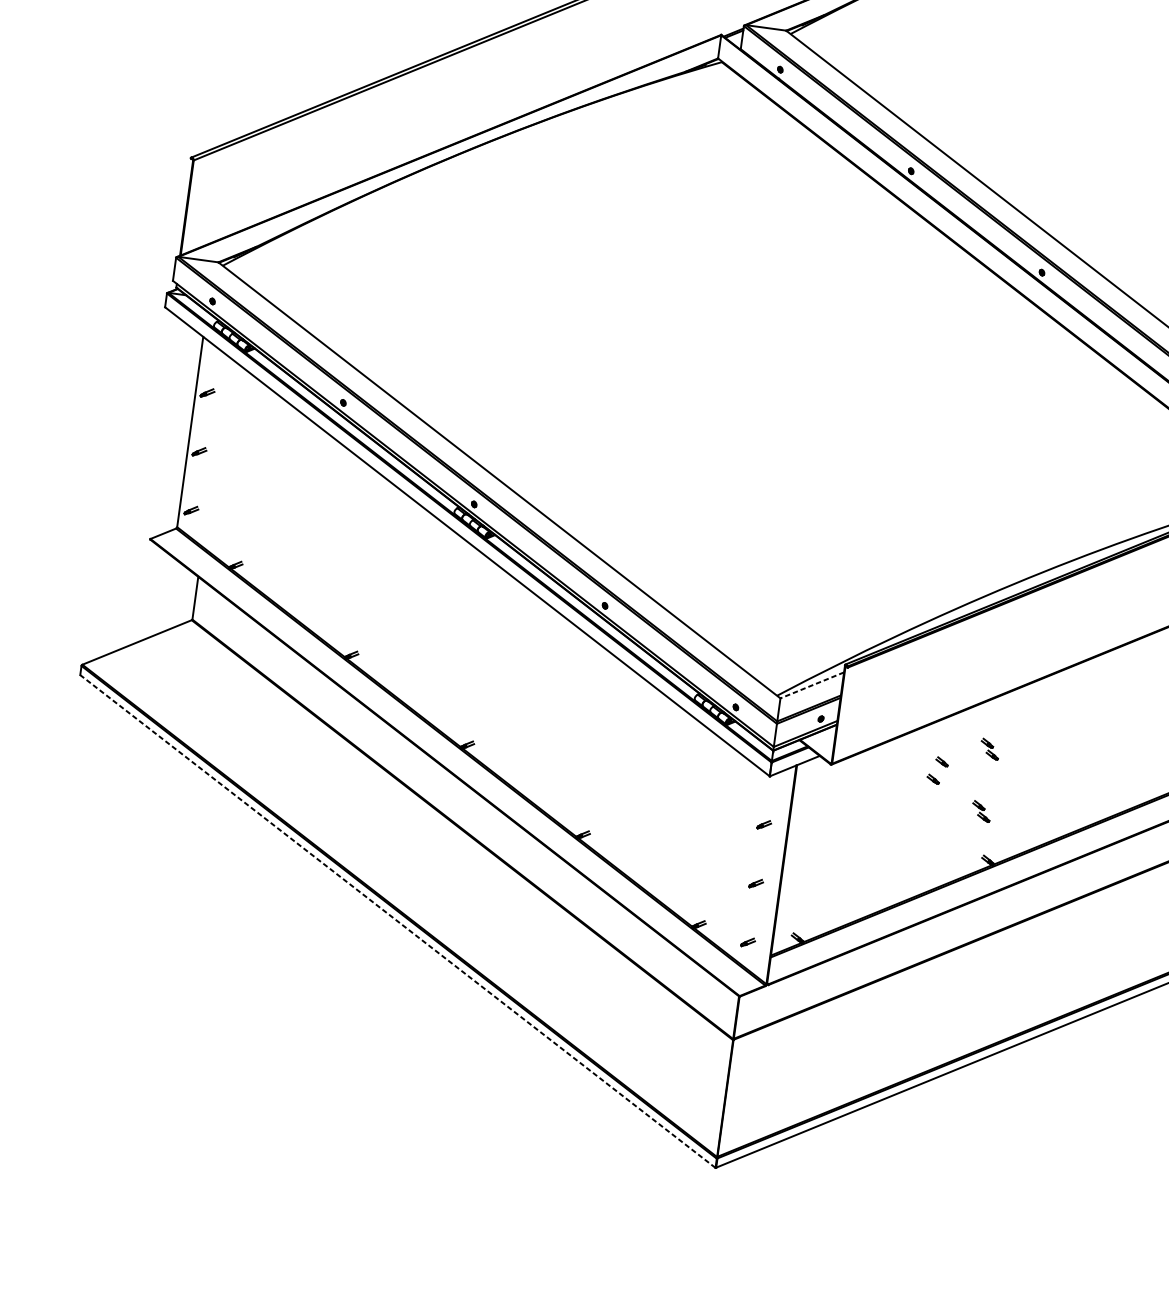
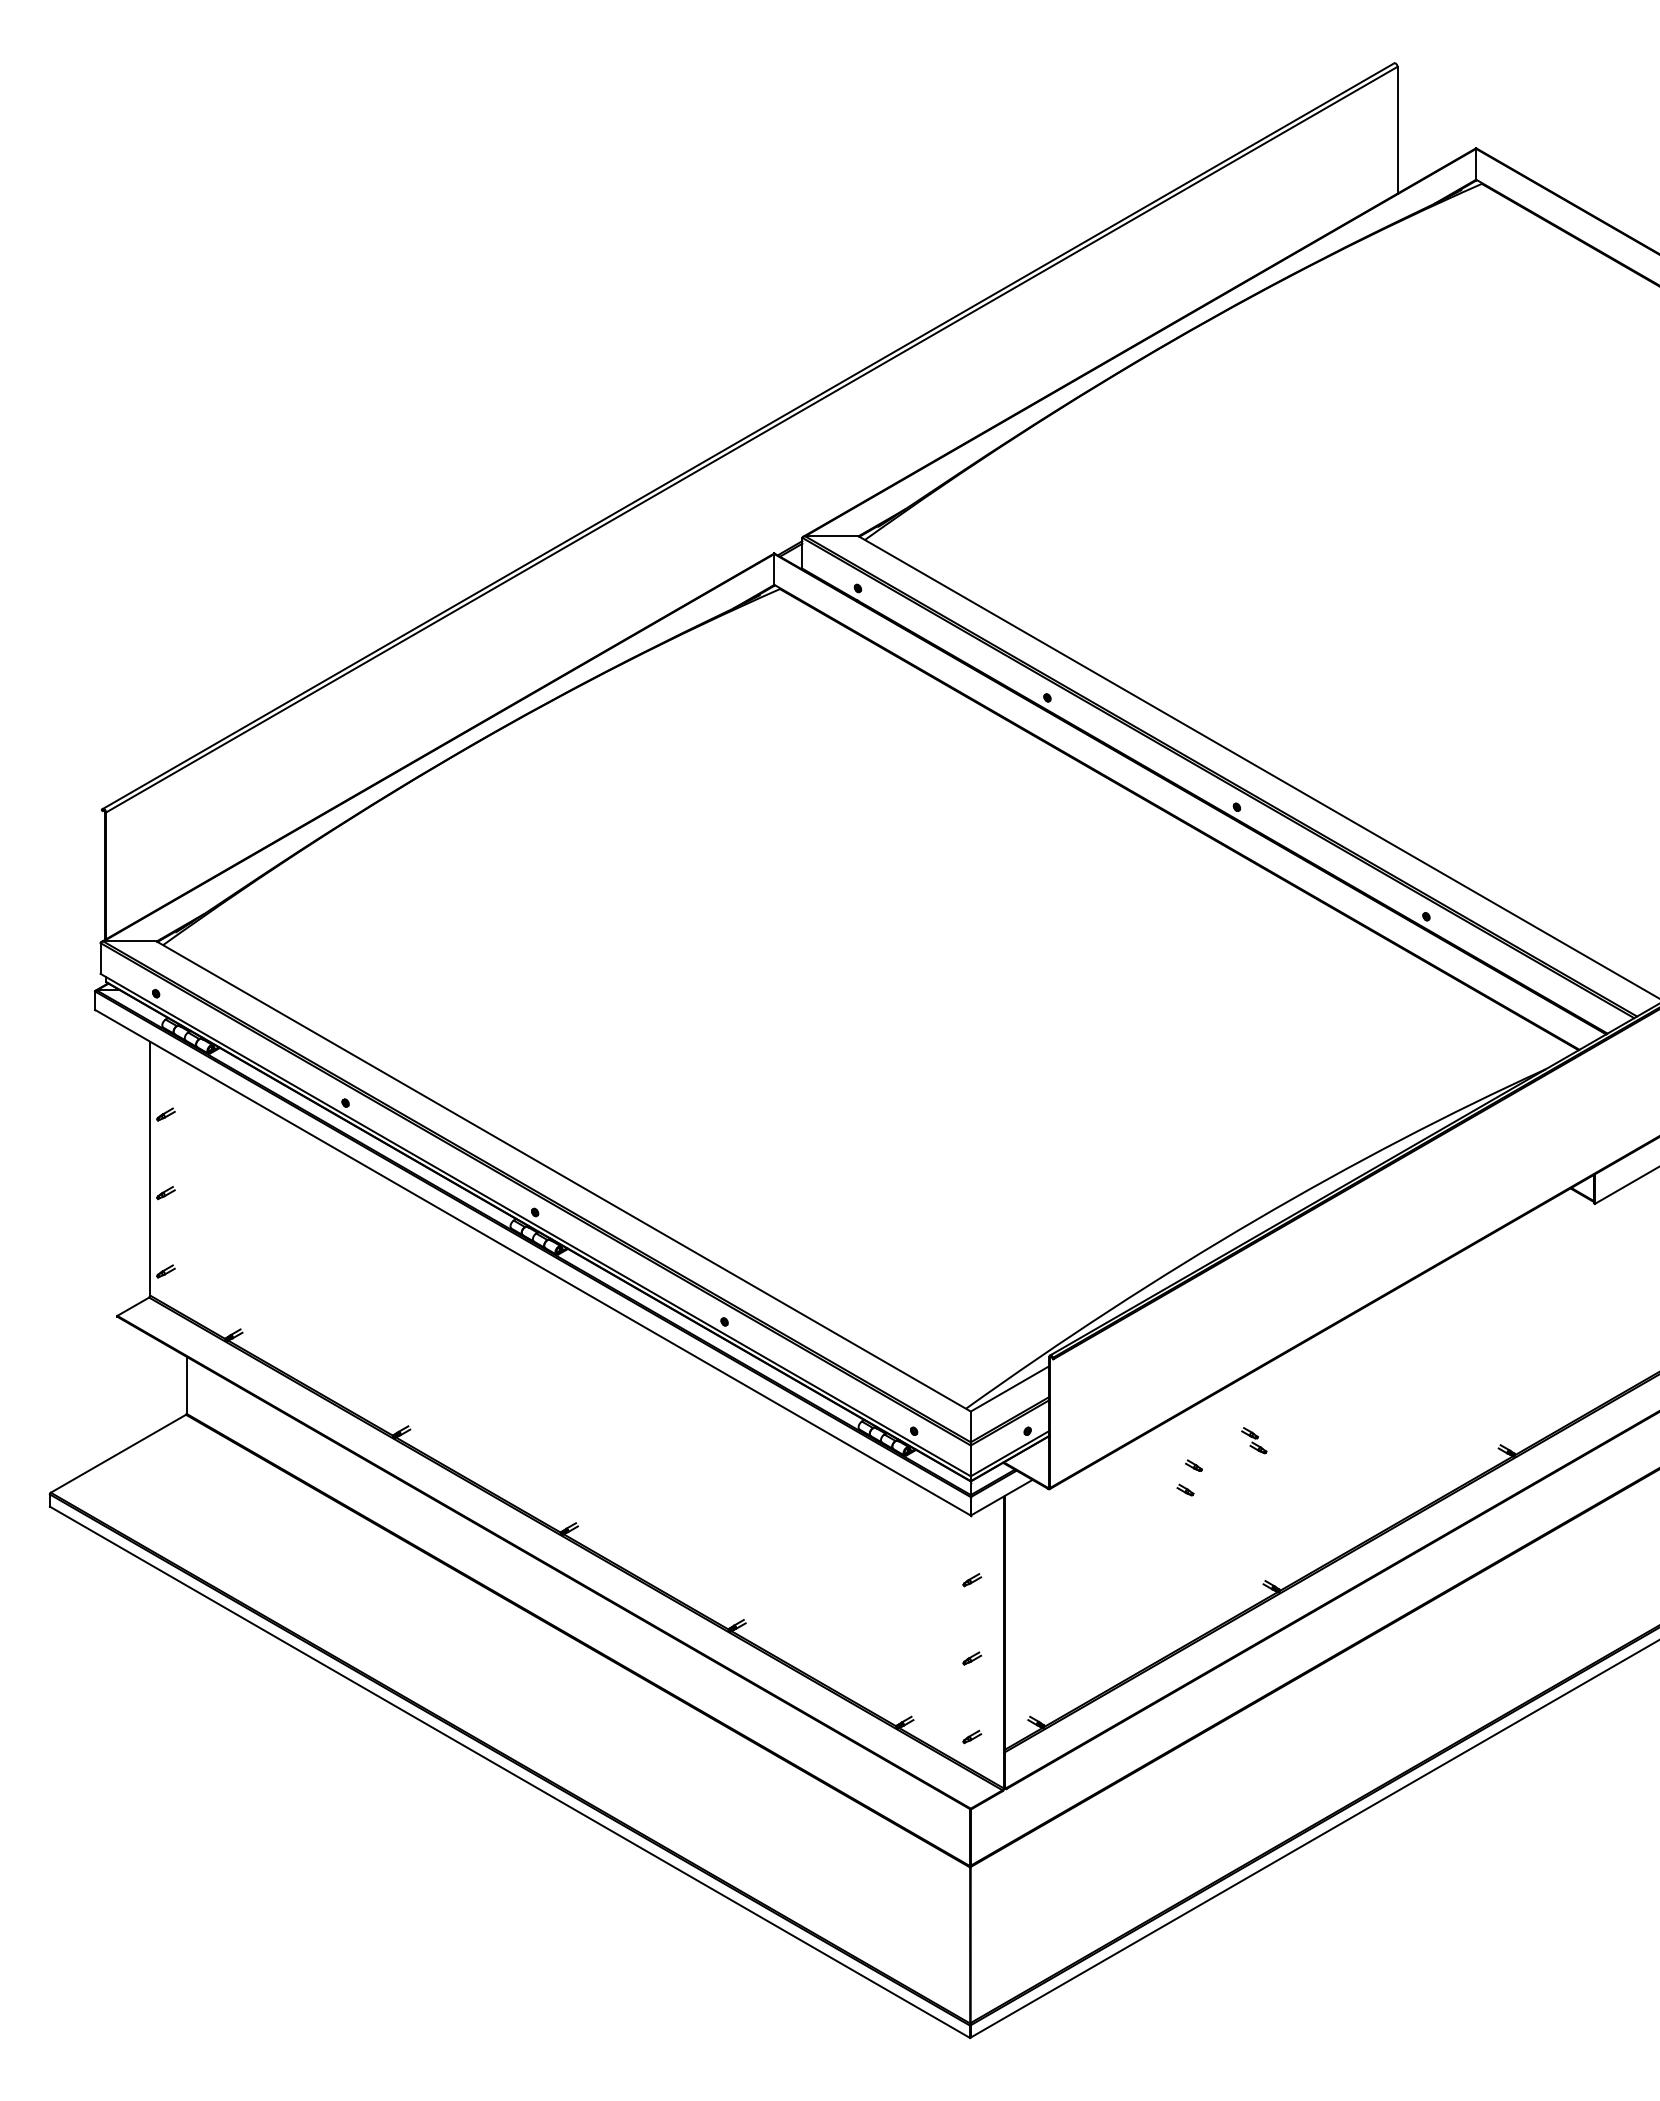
line: (811, 685) -> (1009, 1389), dashed -> solid
part: (981, 811) -> (1254, 1523), removed
line: (397, 921) -> (509, 1772), dashed -> solid

